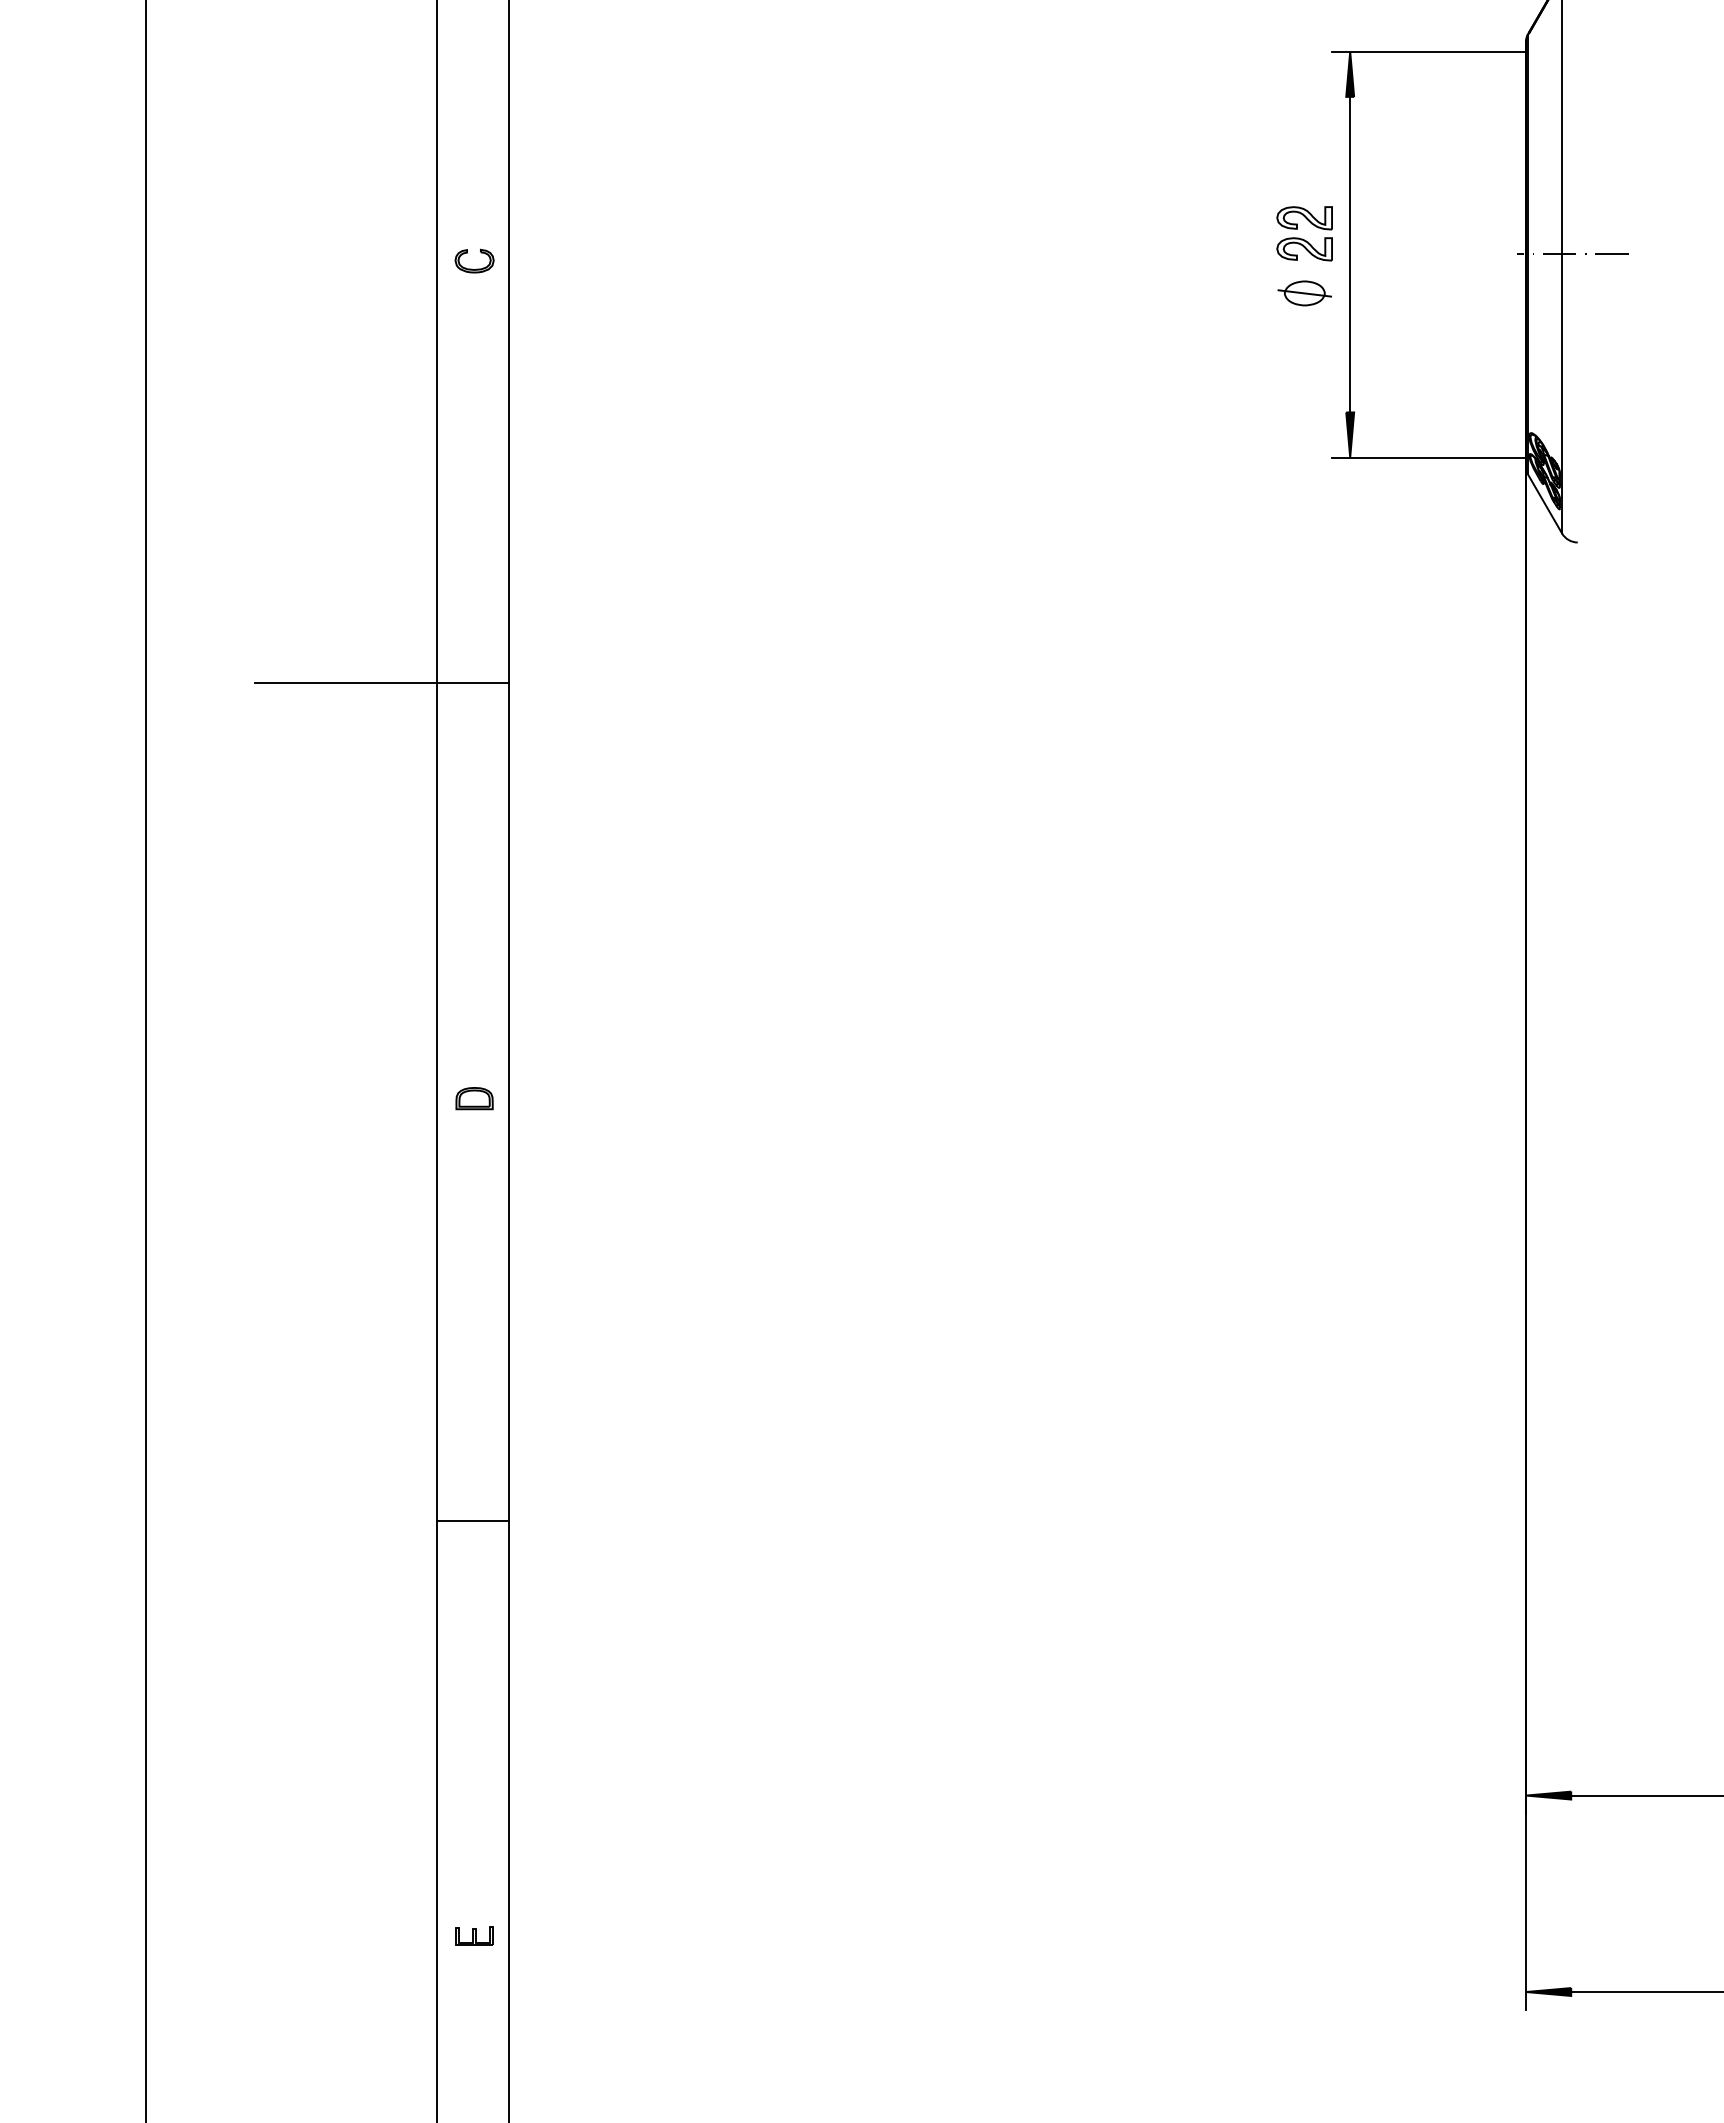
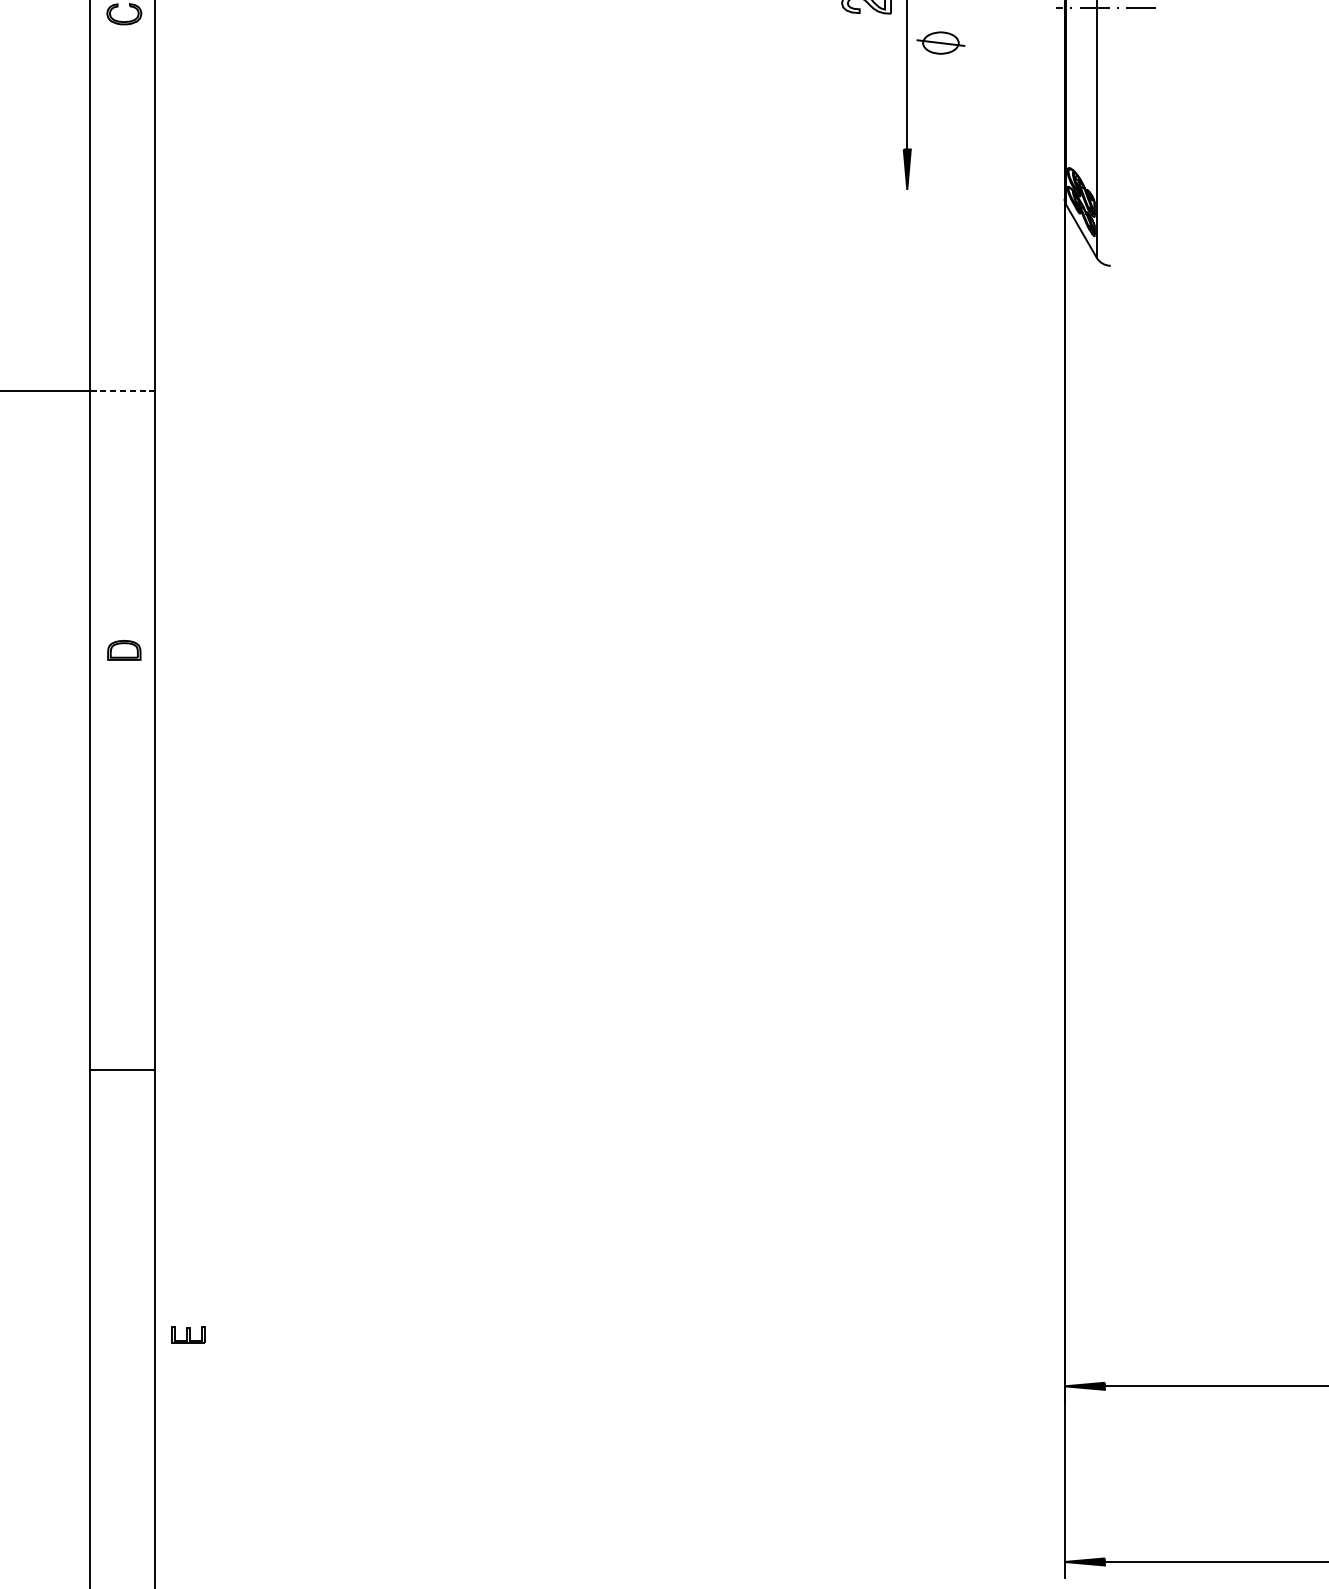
part: (1304, 293) -> (940, 43), moved
line: (1429, 457) -> (978, 189), removed
line: (473, 683) -> (123, 391), solid -> dashed
part: (474, 1098) -> (124, 650), moved
line: (472, 1520) -> (122, 1069), moved
part: (474, 1935) -> (188, 1334), moved

